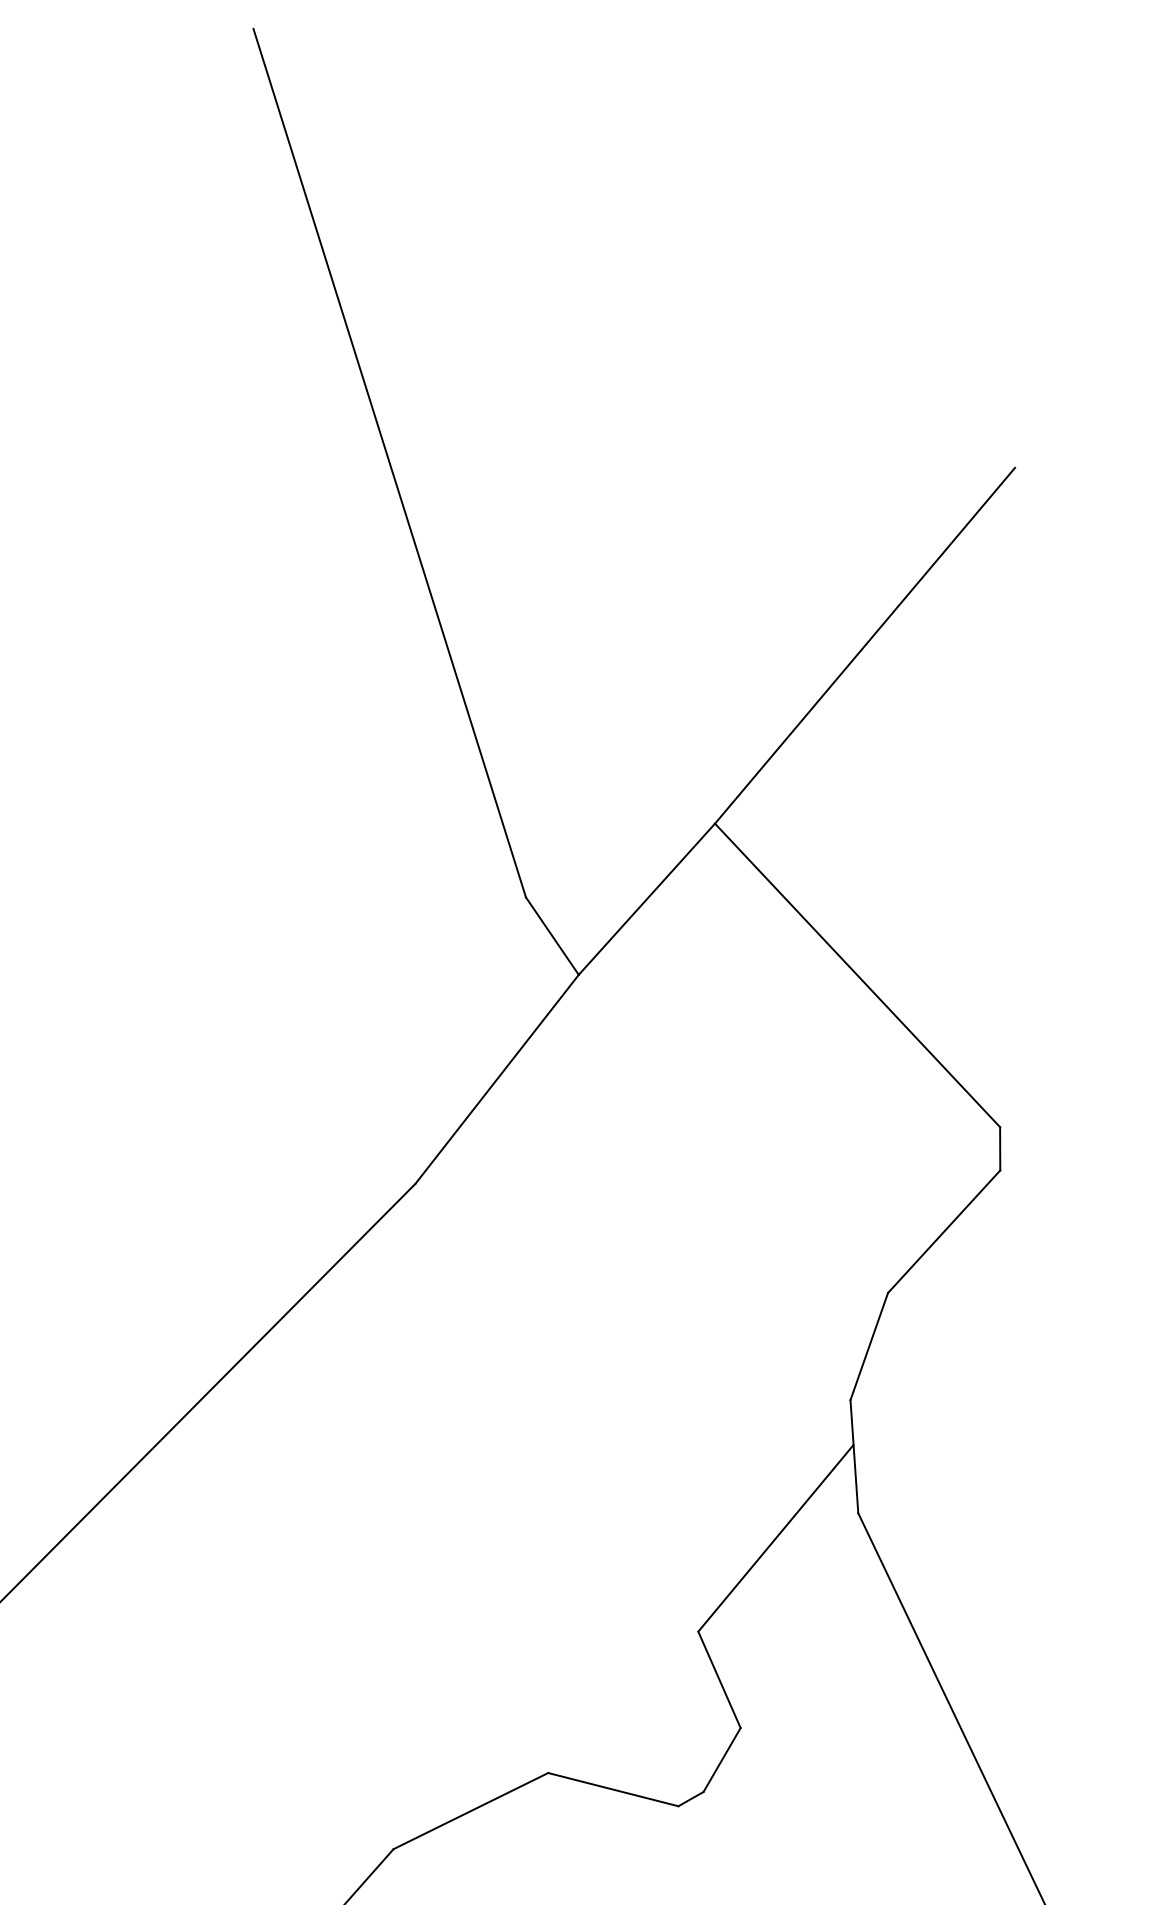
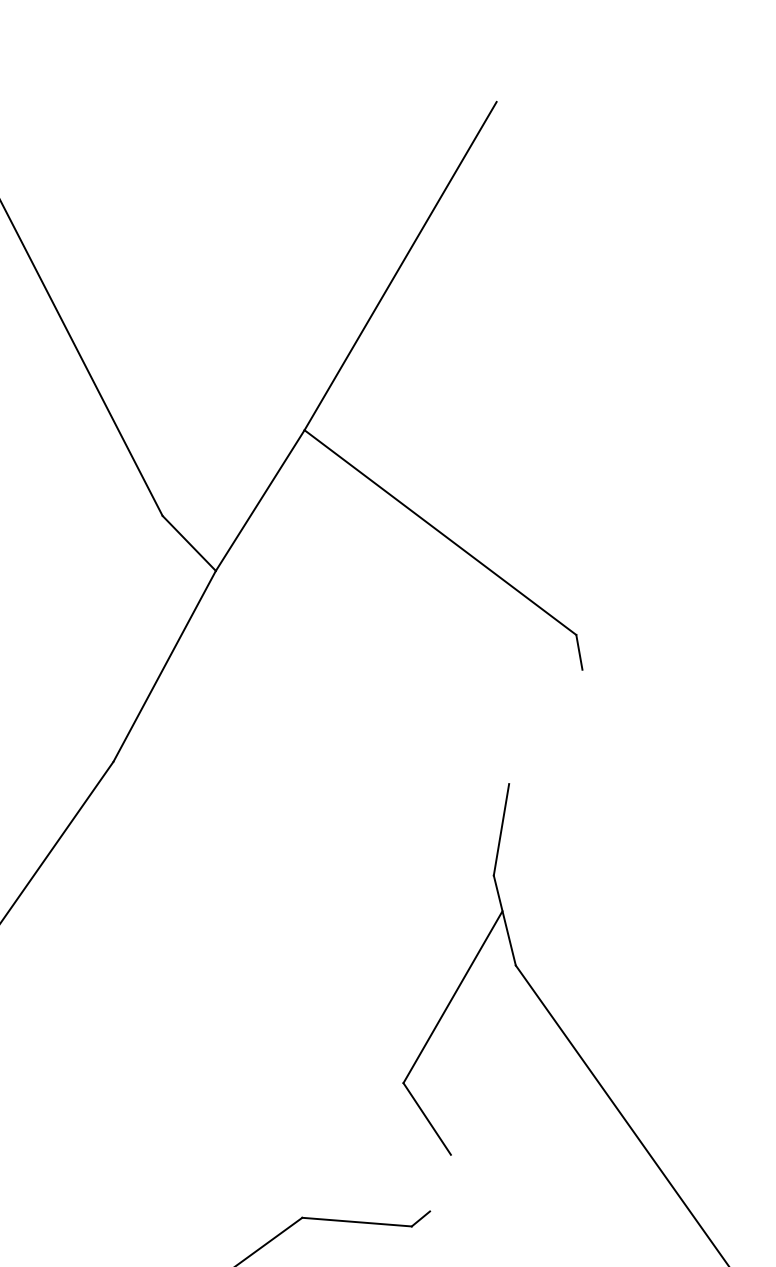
line: (944, 1231) -> (546, 726), removed
line: (721, 1759) -> (439, 1182), removed

